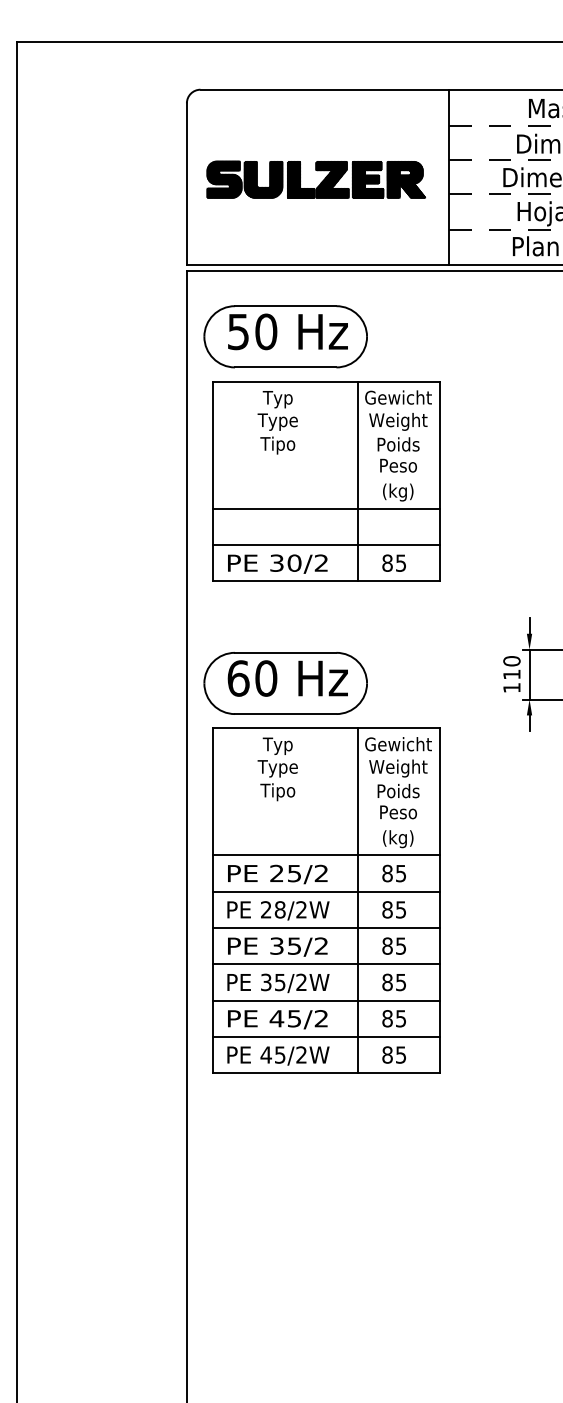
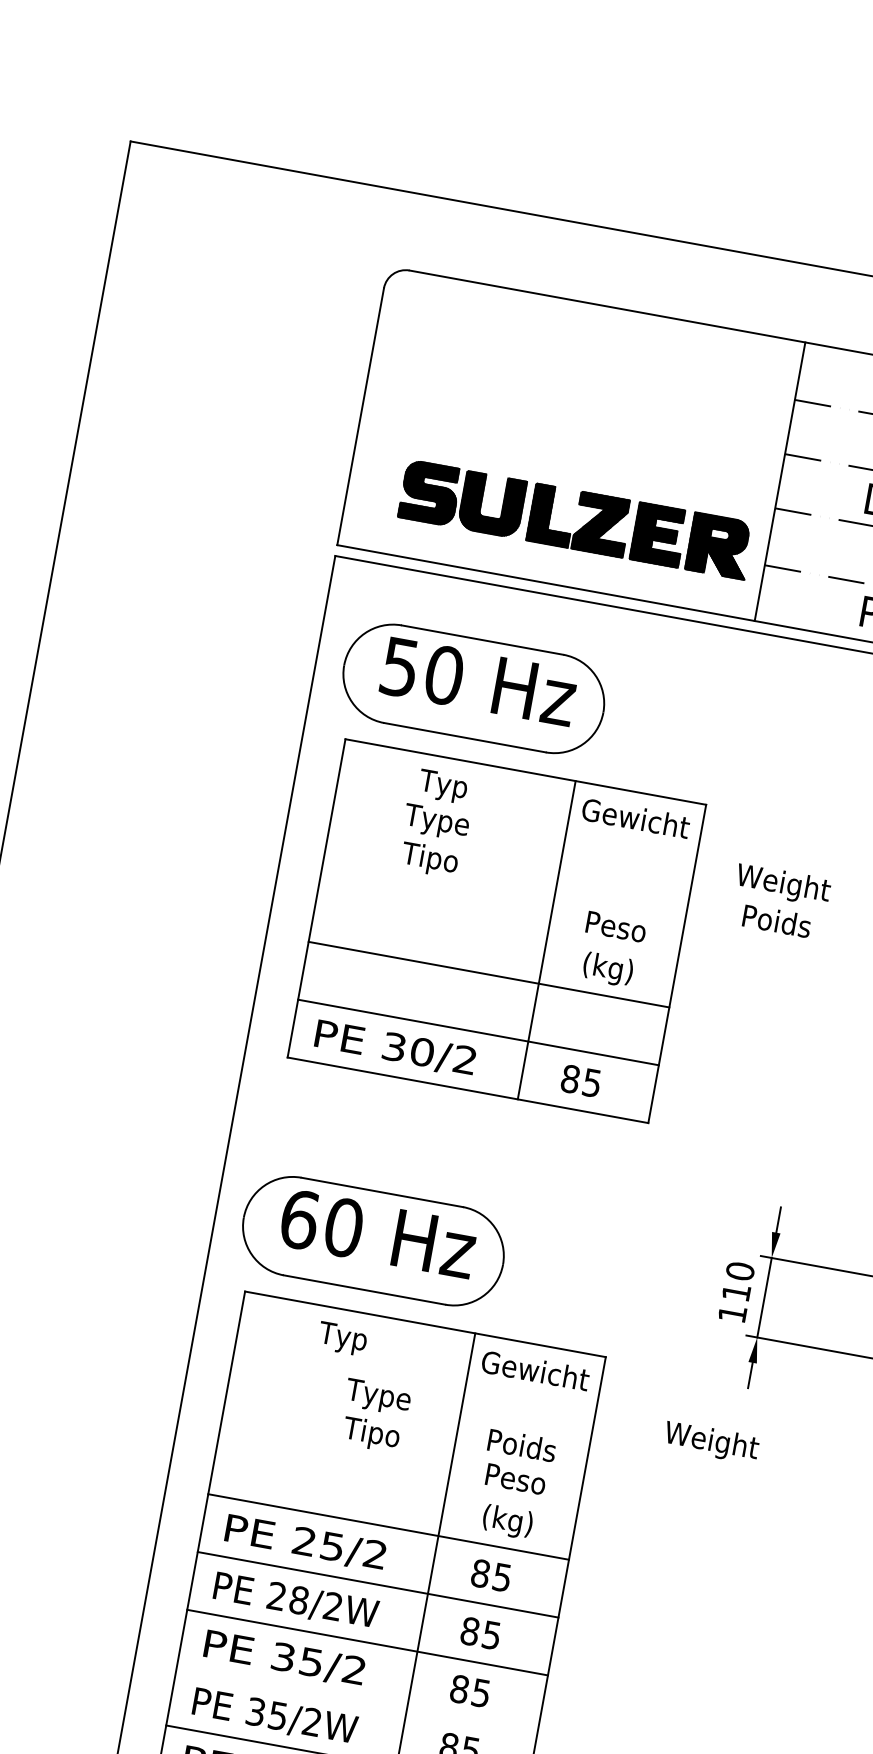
part: (315, 179) -> (575, 519), moved
text: (398, 432) -> (780, 902), moved
text: (398, 768) -> (711, 1442), moved
text: (277, 780) -> (374, 1415), moved
line: (326, 964) -> (357, 1700), removed

